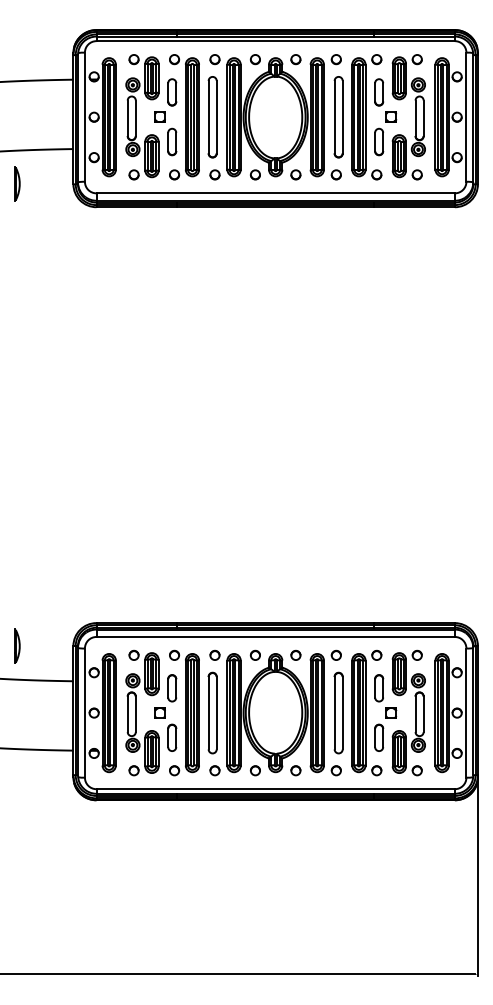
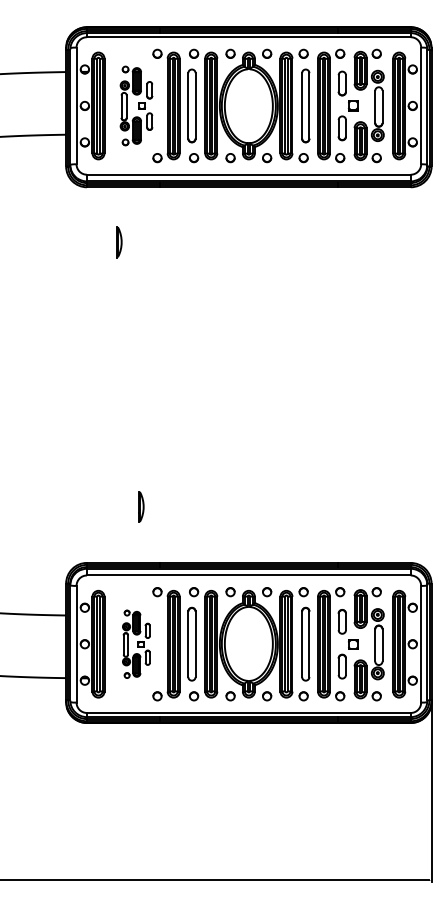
part: (151, 116) -> (136, 105), size x0.7
part: (17, 184) -> (119, 242), moved
part: (17, 645) -> (141, 506), moved
part: (151, 713) -> (136, 644), size x0.6

